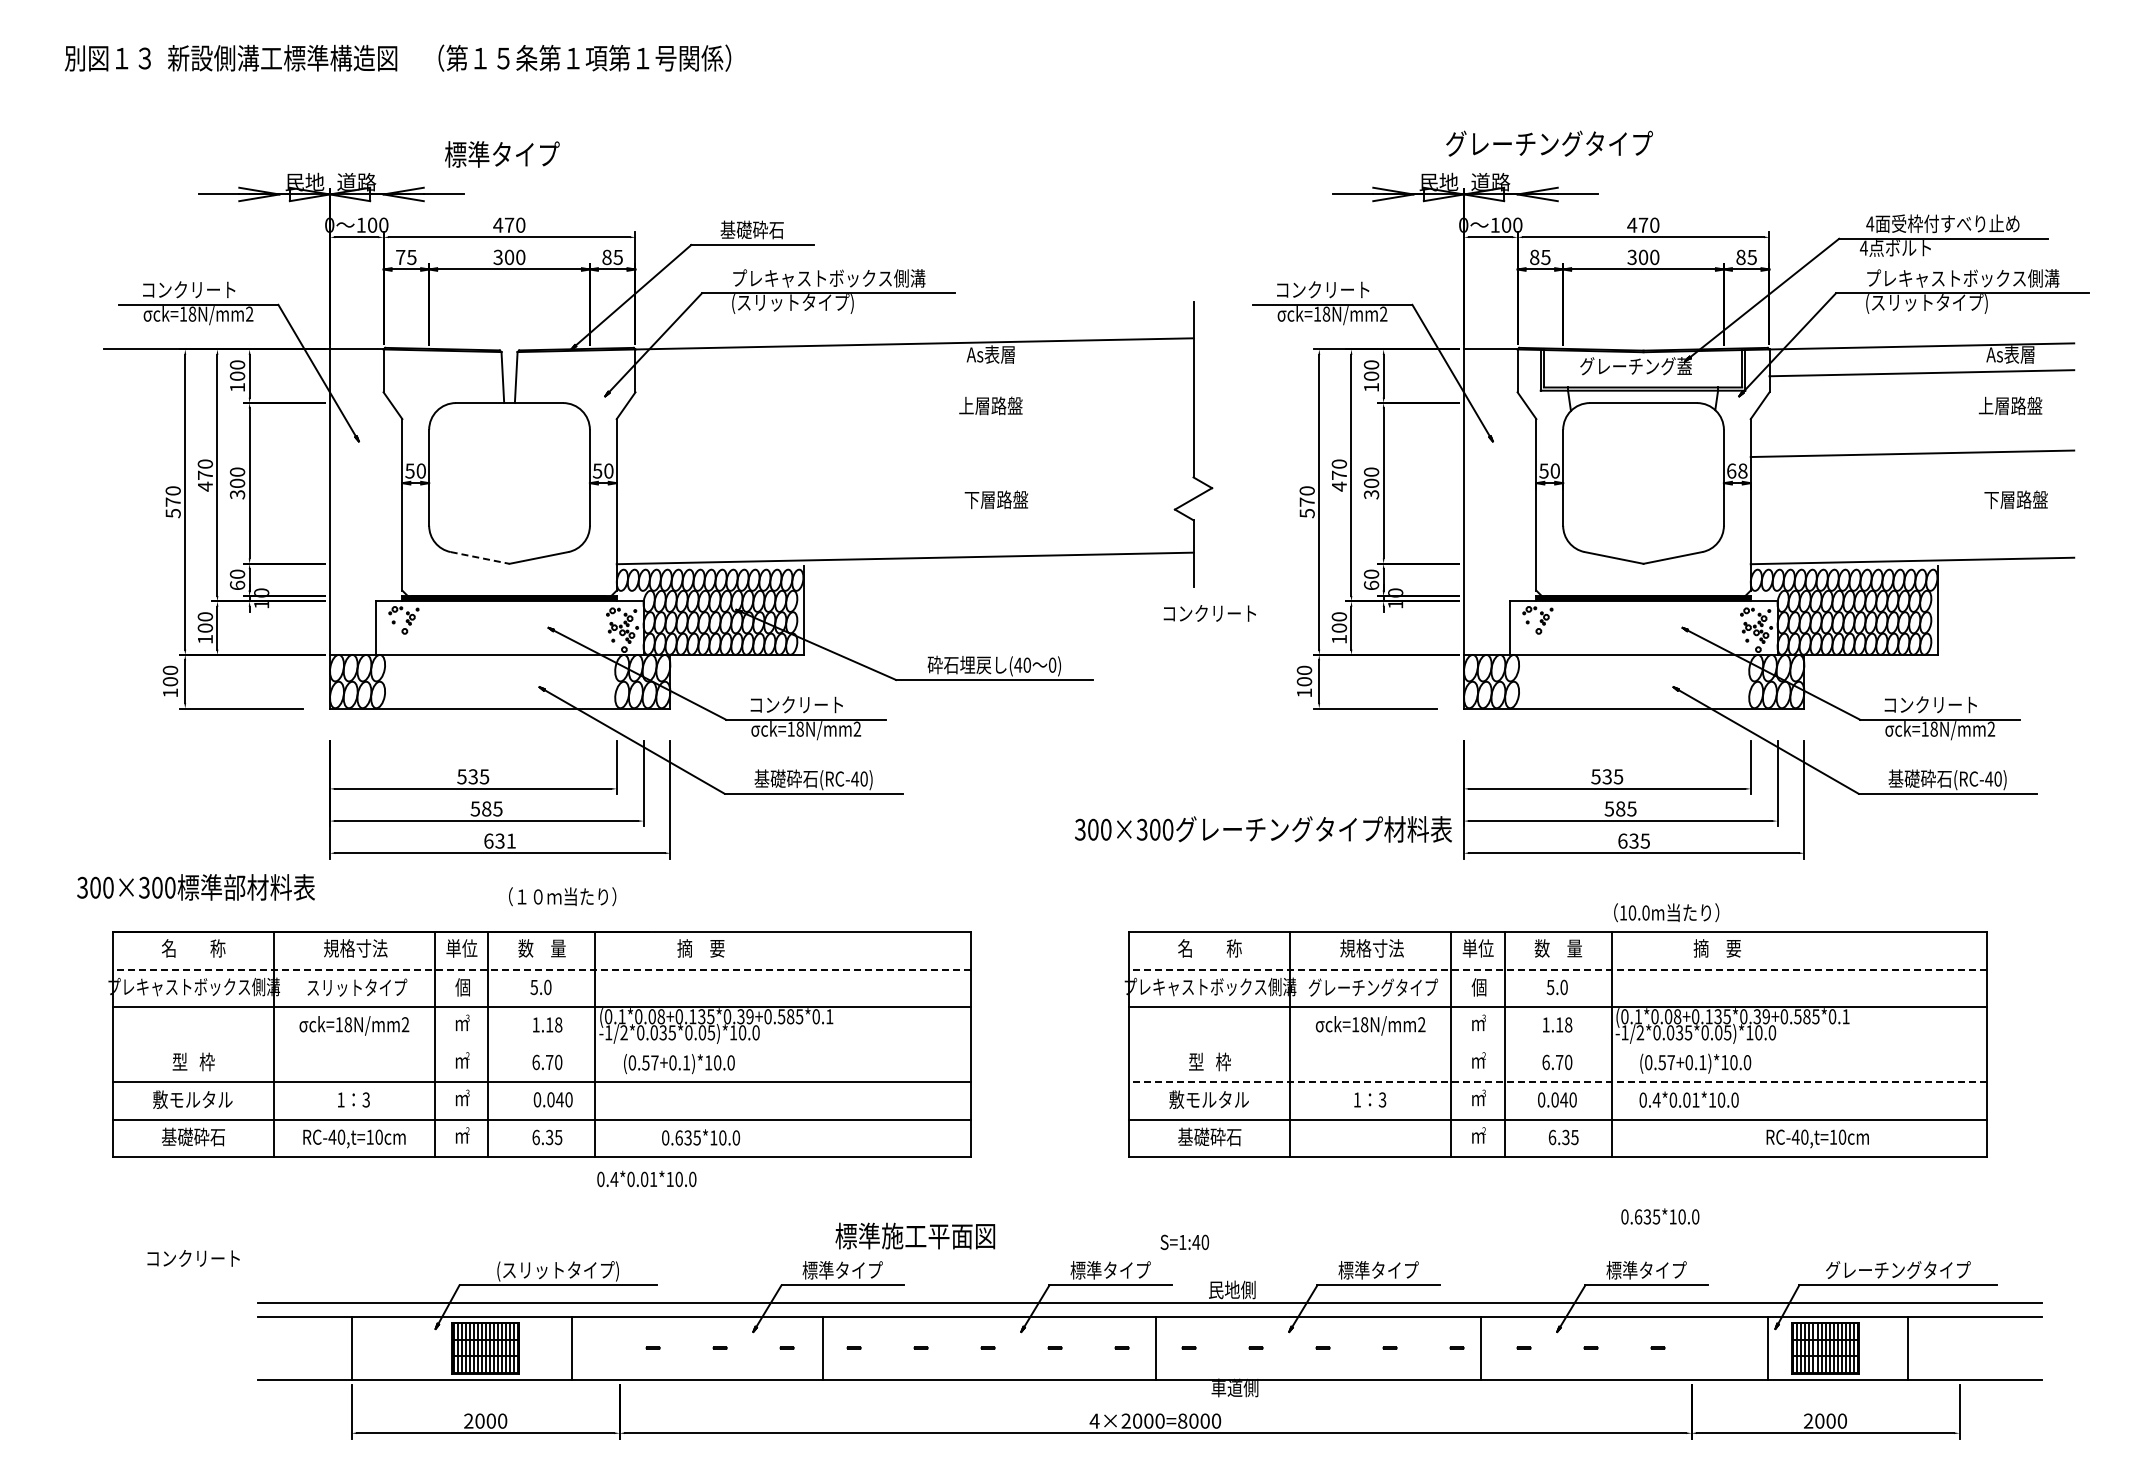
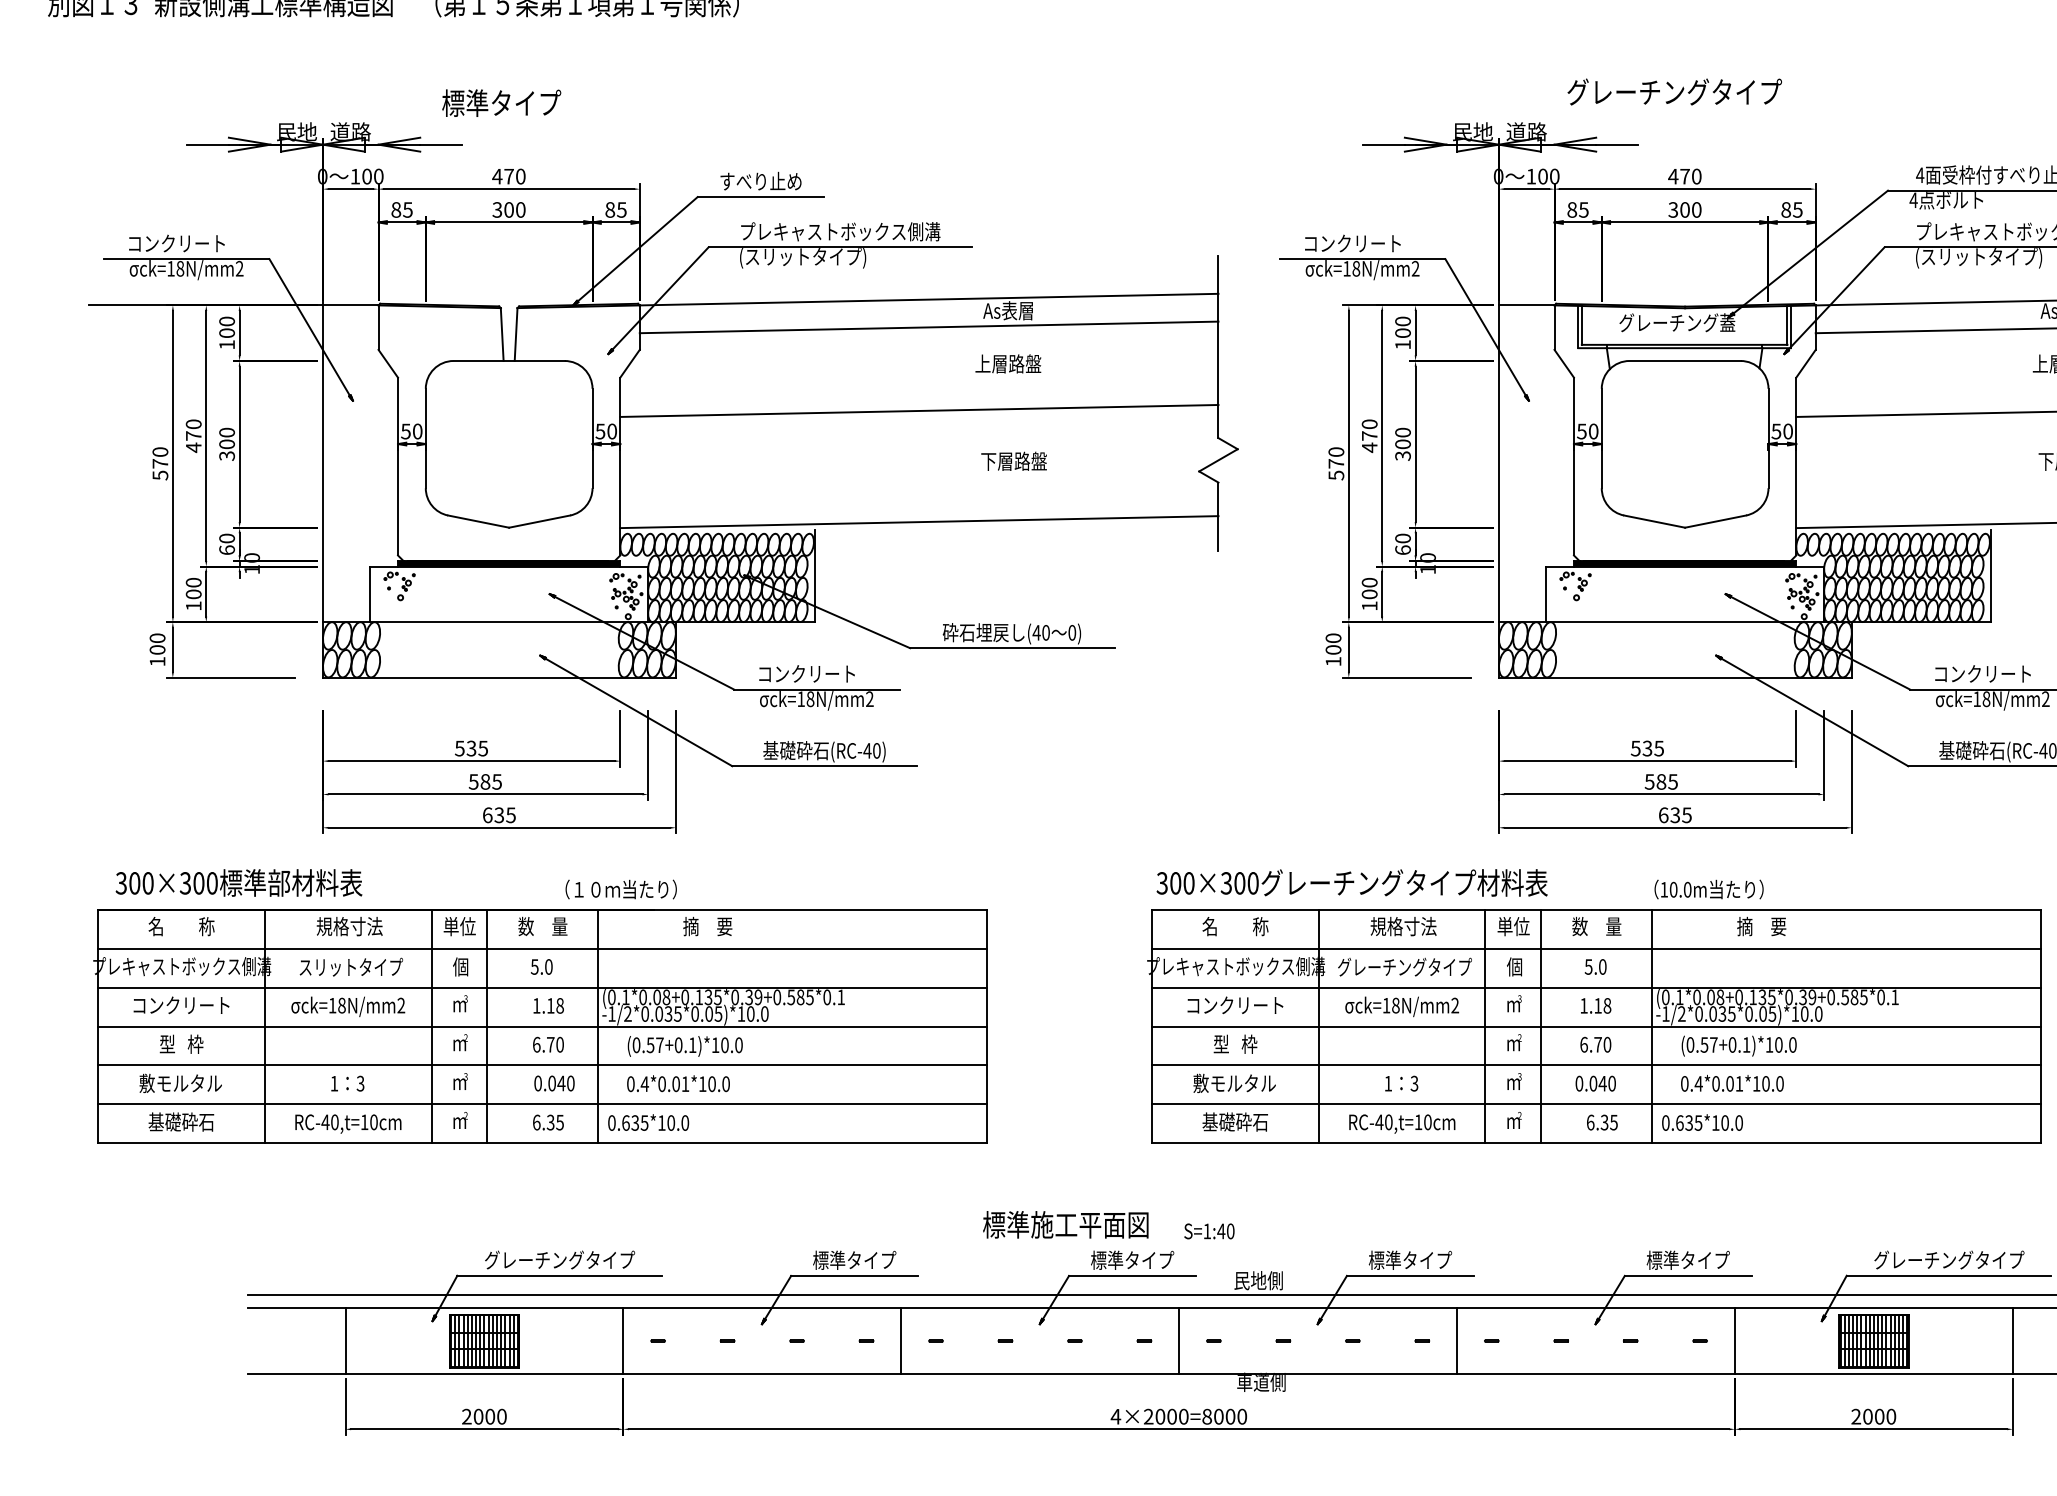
text: (1549, 143) -> (1674, 91), moved
text: (752, 229) -> (761, 181), 基礎砕石 -> すべり止め
text: (400, 257) -> (396, 210), 75 -> 85
line: (914, 370) -> (929, 327), added
line: (904, 451) -> (918, 411), added
text: (1736, 470) -> (1781, 430), 68 -> 50
line: (480, 558) -> (479, 522), dashed -> solid
text: (1209, 613) -> (1235, 1005), moved
text: (1263, 829) -> (1352, 883), moved
text: (510, 840) -> (510, 814), 631 -> 635
text: (195, 887) -> (238, 883), moved
text: (562, 896) -> (621, 889), moved
line: (541, 969) -> (542, 948), dashed -> solid
line: (1558, 969) -> (1596, 948), dashed -> solid
line: (541, 1044) -> (542, 1026), added
line: (1557, 1044) -> (1595, 1026), added
line: (1558, 1082) -> (1596, 1065), dashed -> solid
text: (700, 1137) -> (648, 1122), moved
text: (1817, 1138) -> (1401, 1123), moved
text: (646, 1178) -> (678, 1083), moved
text: (1660, 1216) -> (1702, 1122), moved
text: (915, 1235) -> (1065, 1224), moved
text: (193, 1258) -> (181, 1005), moved
text: (558, 1271) -> (559, 1261), (スリットタイプ) -> グレーチングタイプ
line: (571, 1347) -> (623, 1340), moved
line: (822, 1347) -> (901, 1340), moved
line: (1480, 1347) -> (1456, 1340), moved
line: (1767, 1347) -> (1734, 1340), moved
line: (1907, 1347) -> (2012, 1340), moved

